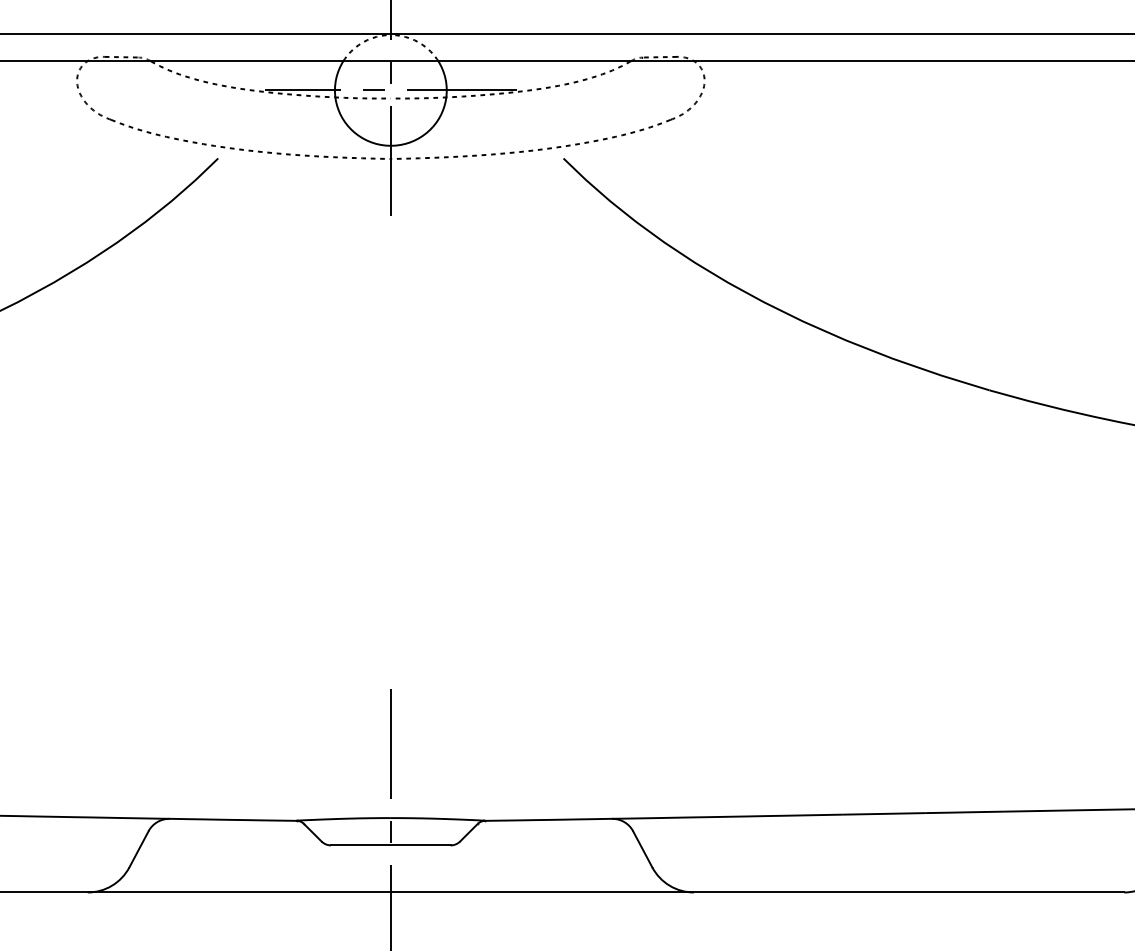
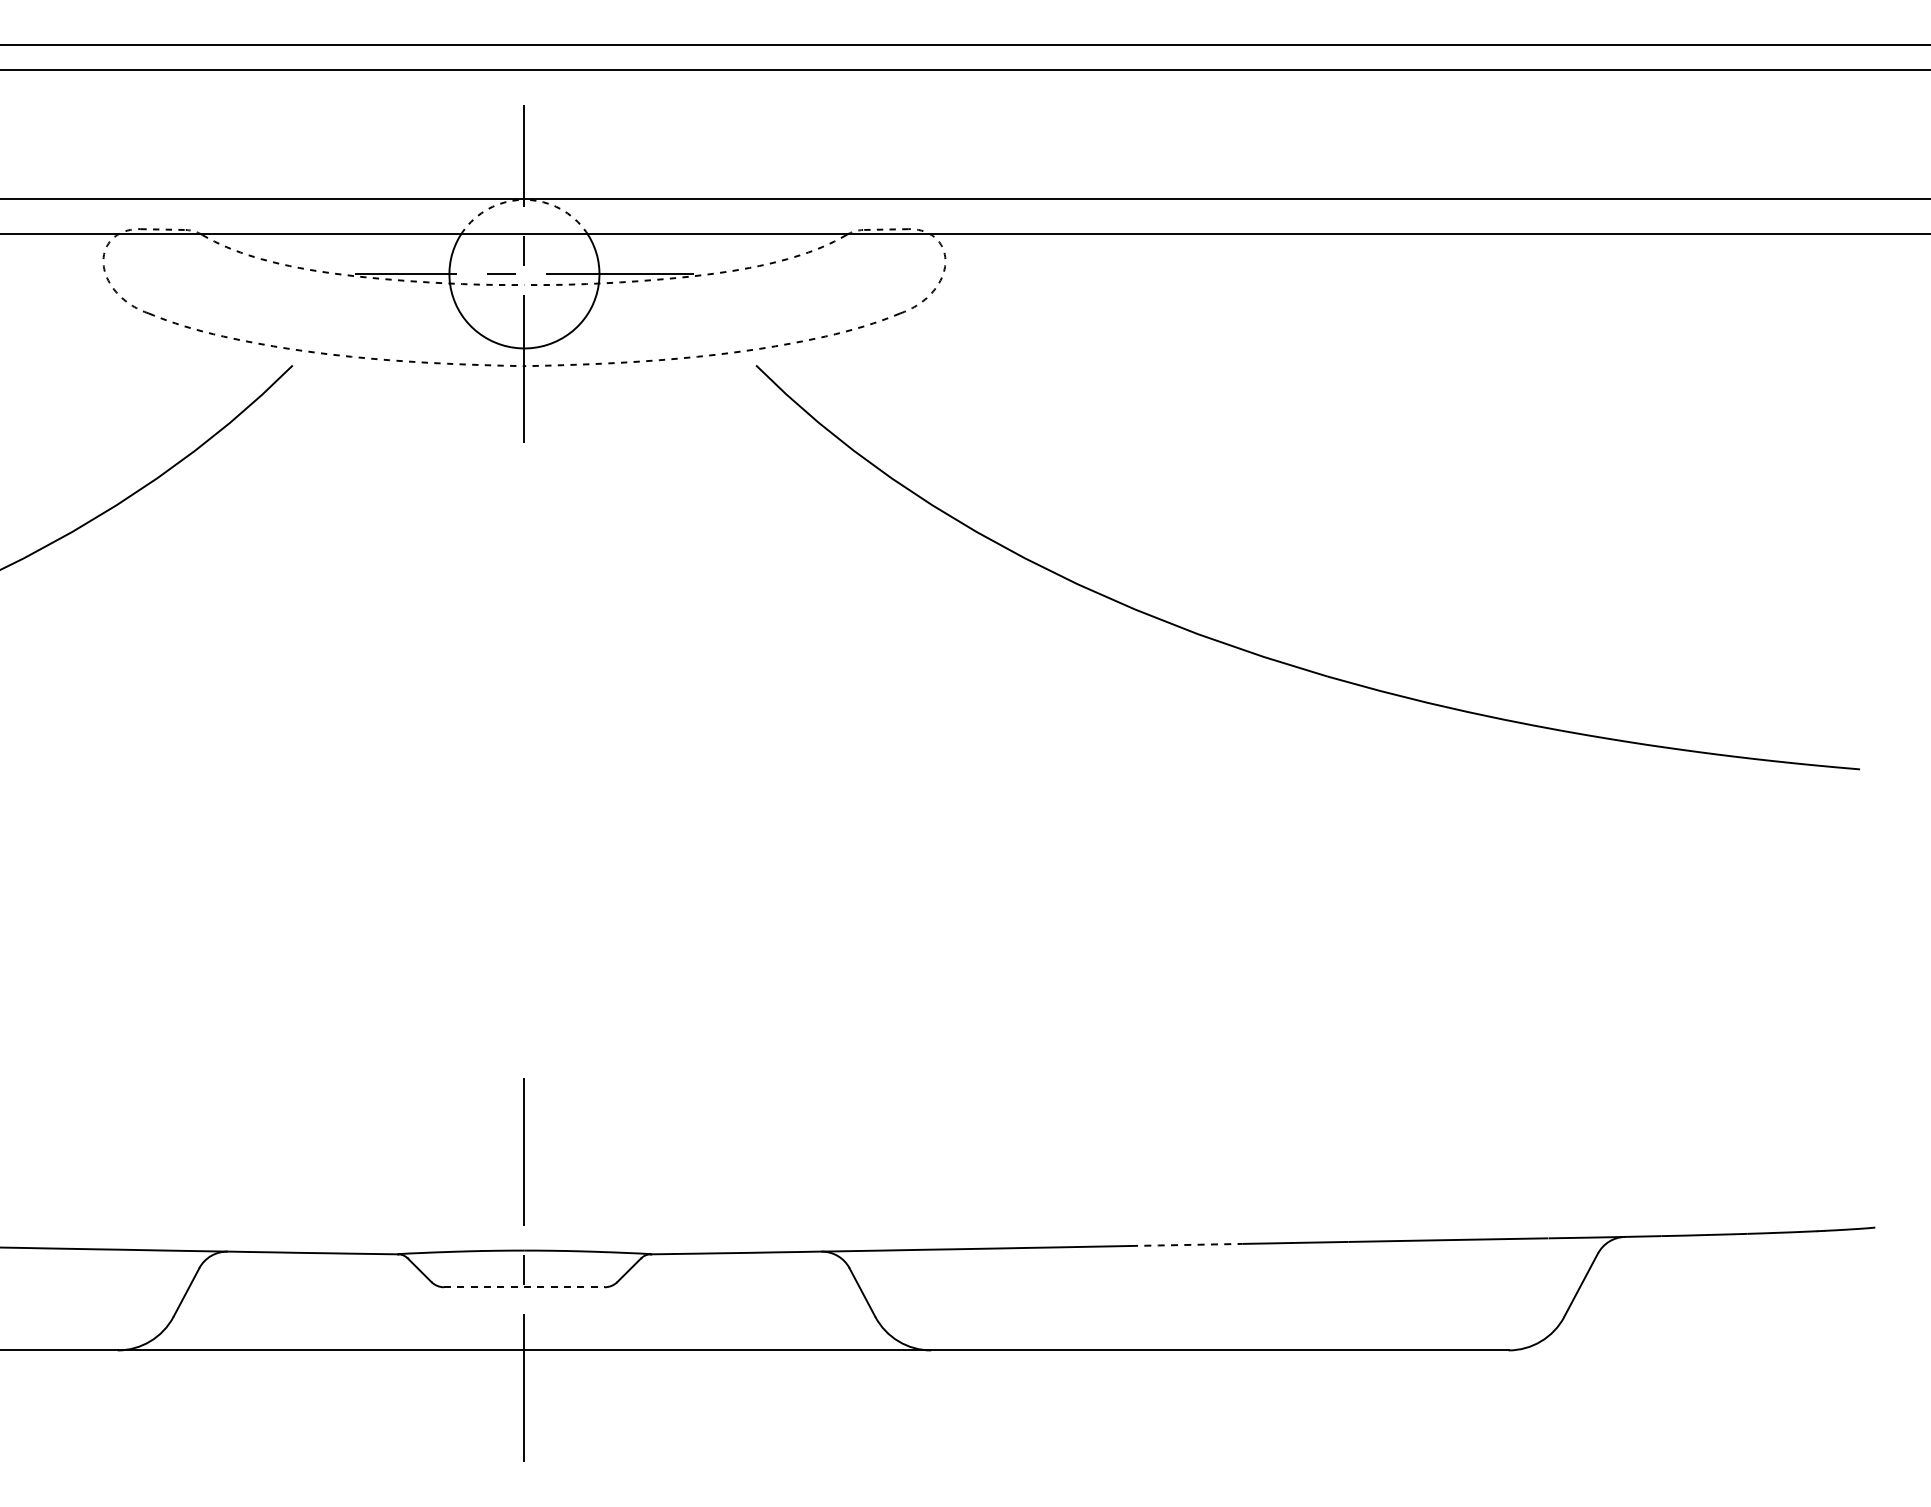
line: (884, 813) -> (1186, 1244), solid -> dashed
line: (390, 845) -> (524, 1287), solid -> dashed

